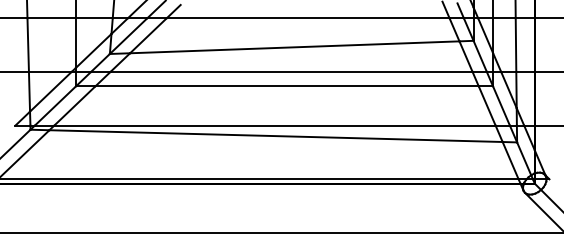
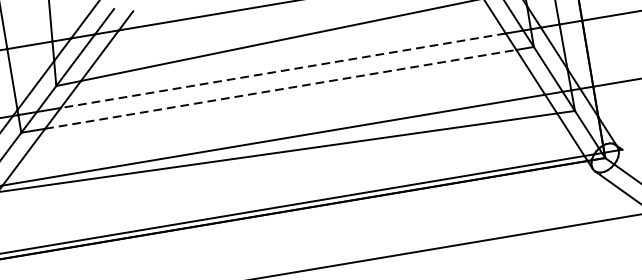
line: (291, 71) -> (283, 70), solid -> dashed
line: (287, 86) -> (281, 89), solid -> dashed

